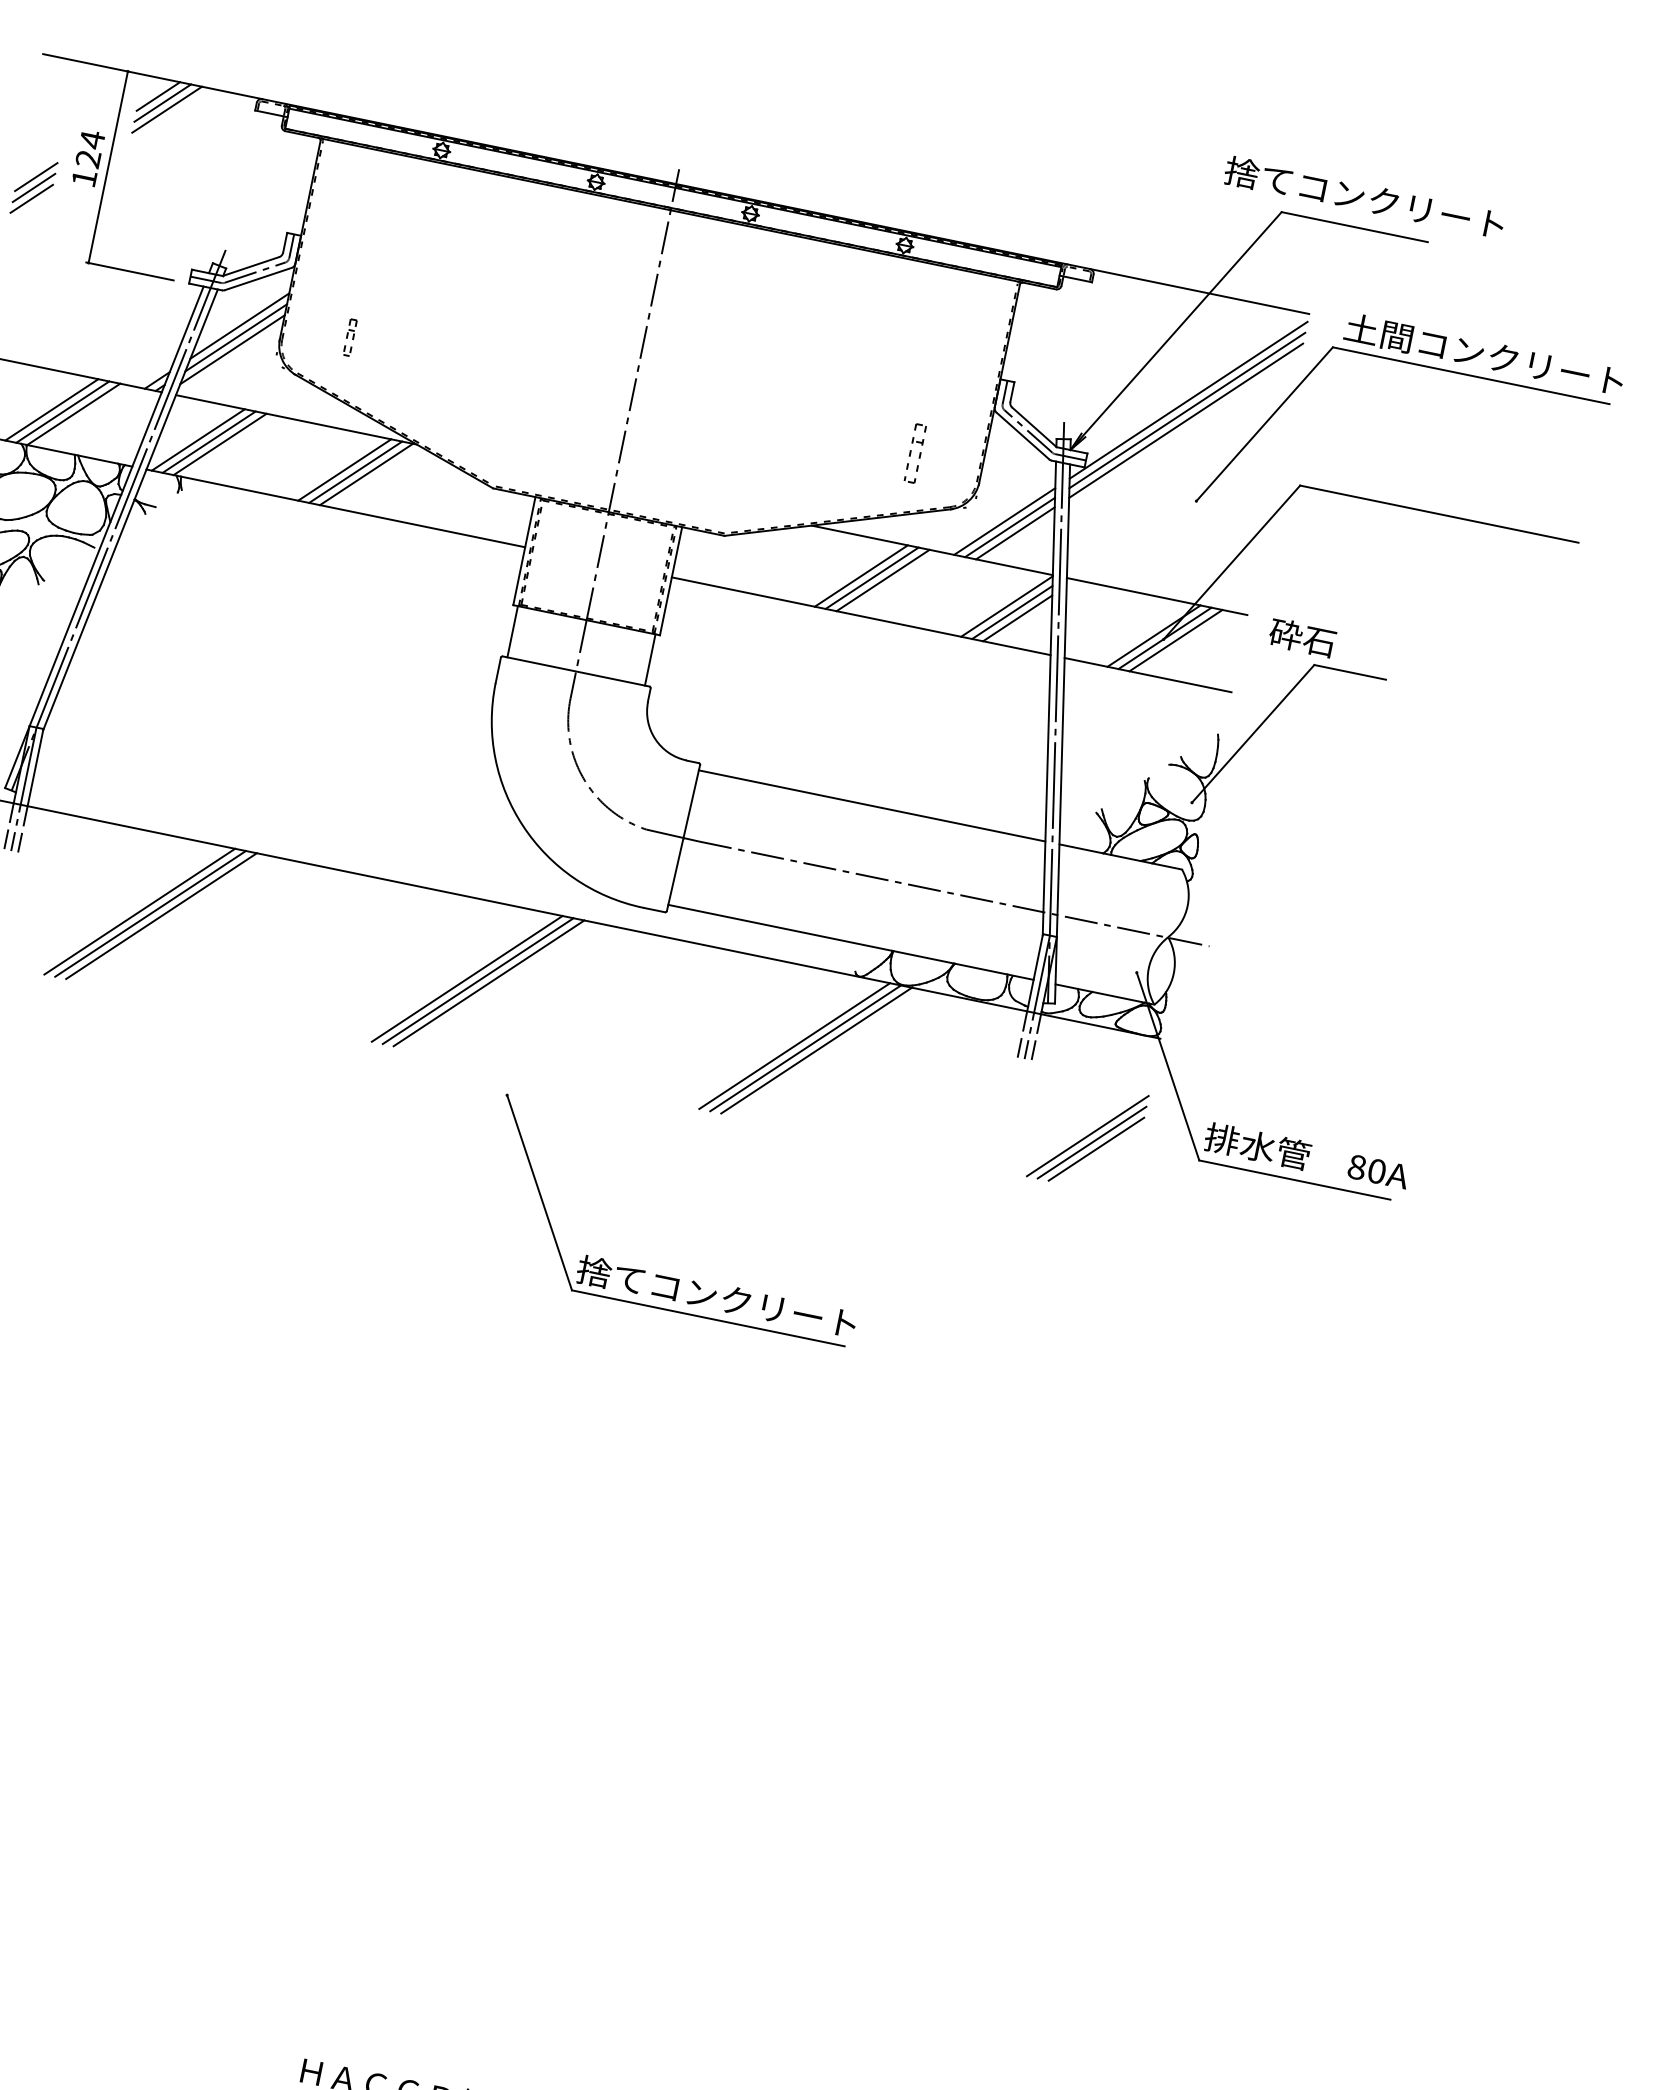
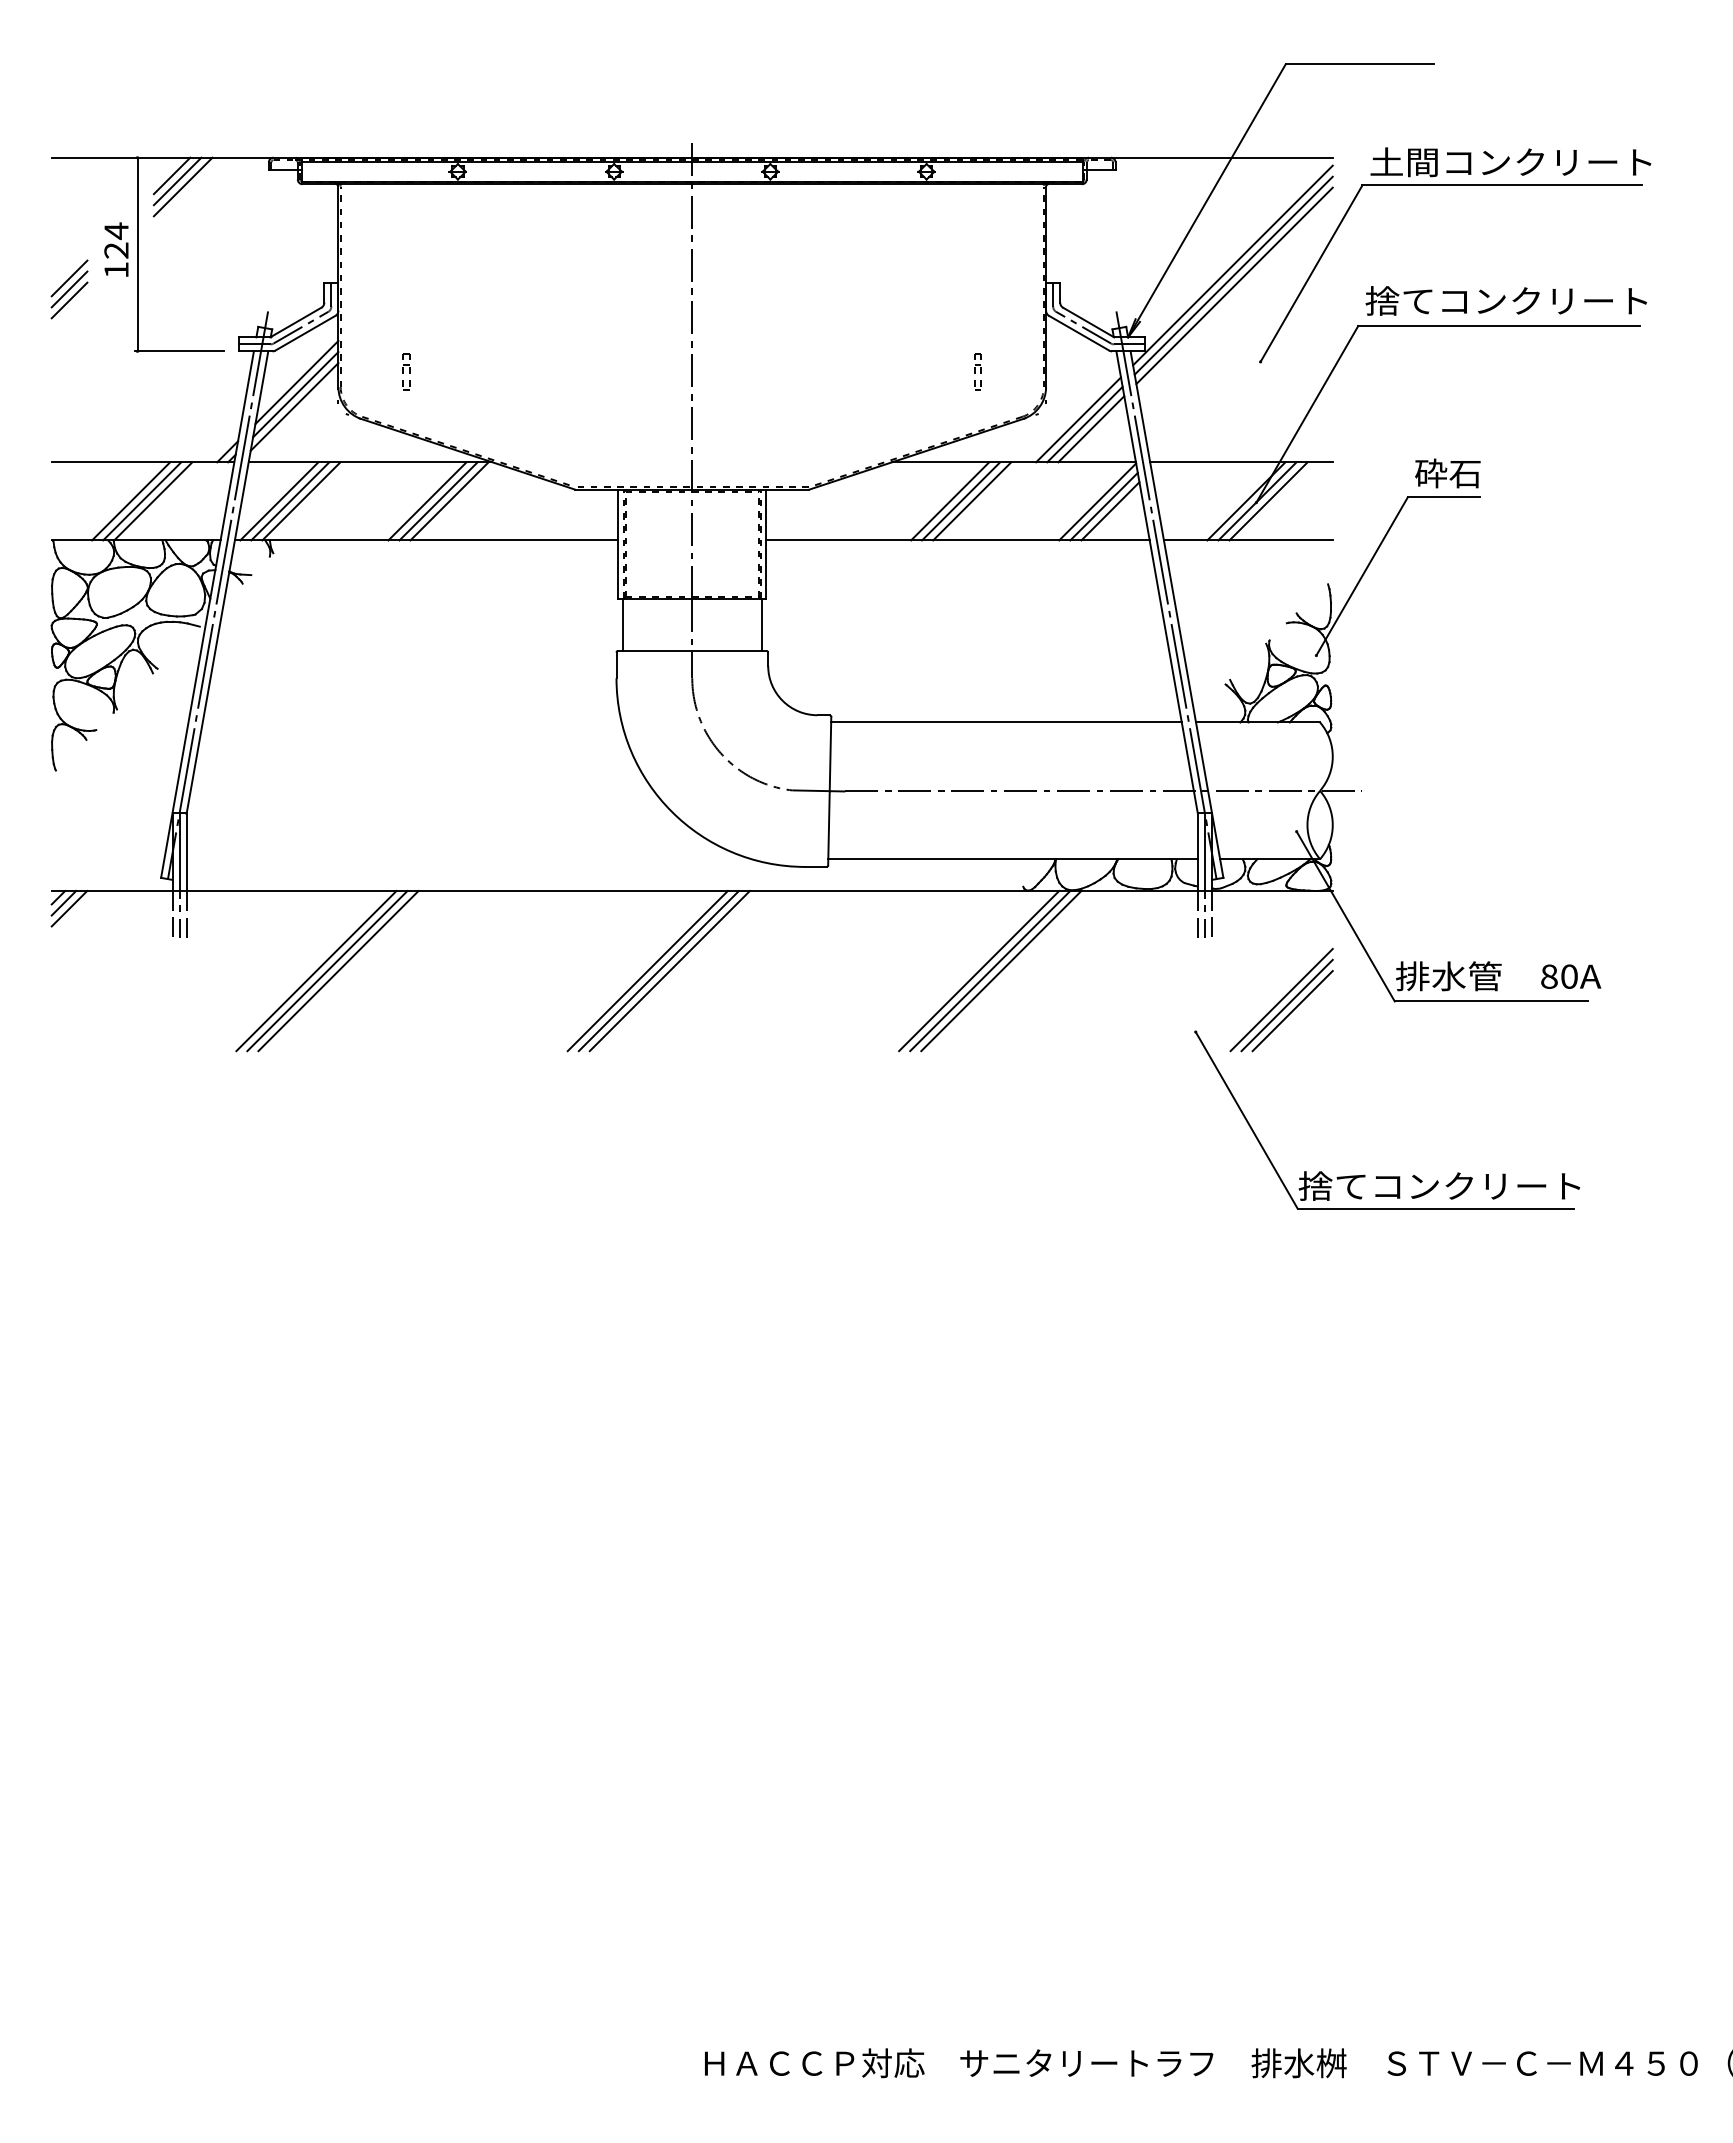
text: (1363, 197) -> (1505, 300), moved
part: (914, 453) -> (977, 371), size x0.62
text: (1302, 637) -> (1447, 473), moved
part: (667, 1276) -> (1387, 1176), moved

